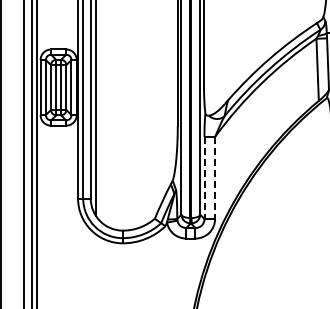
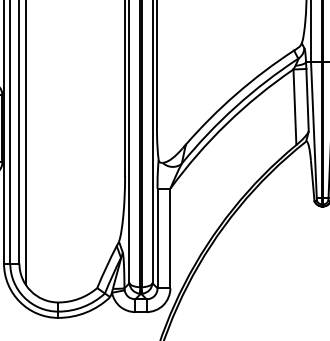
line: (204, 178) -> (157, 239), dashed -> solid
line: (215, 178) -> (170, 239), dashed -> solid

